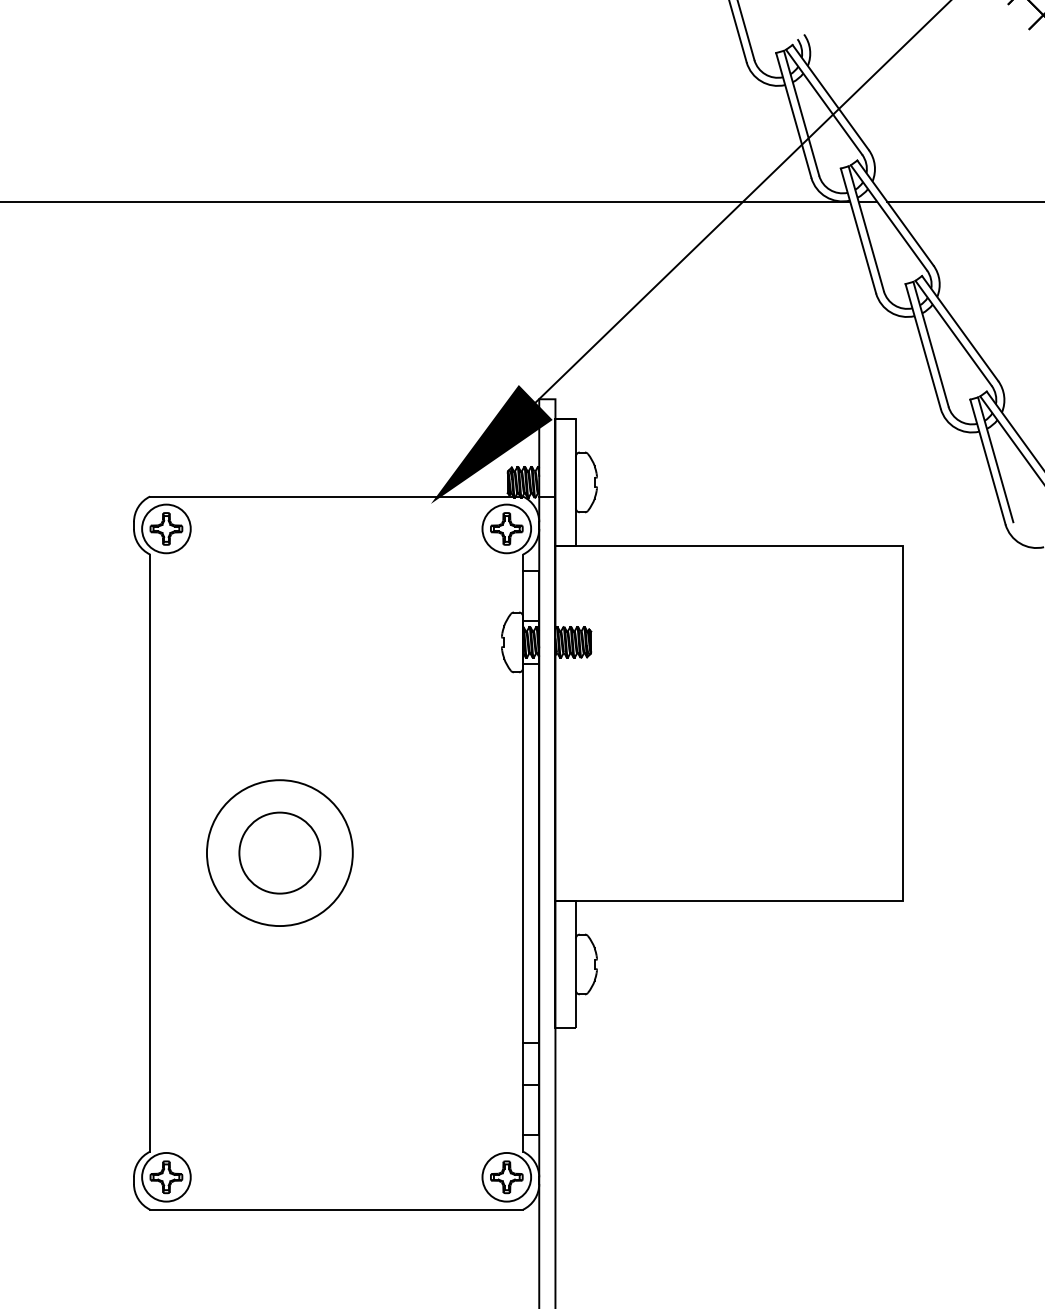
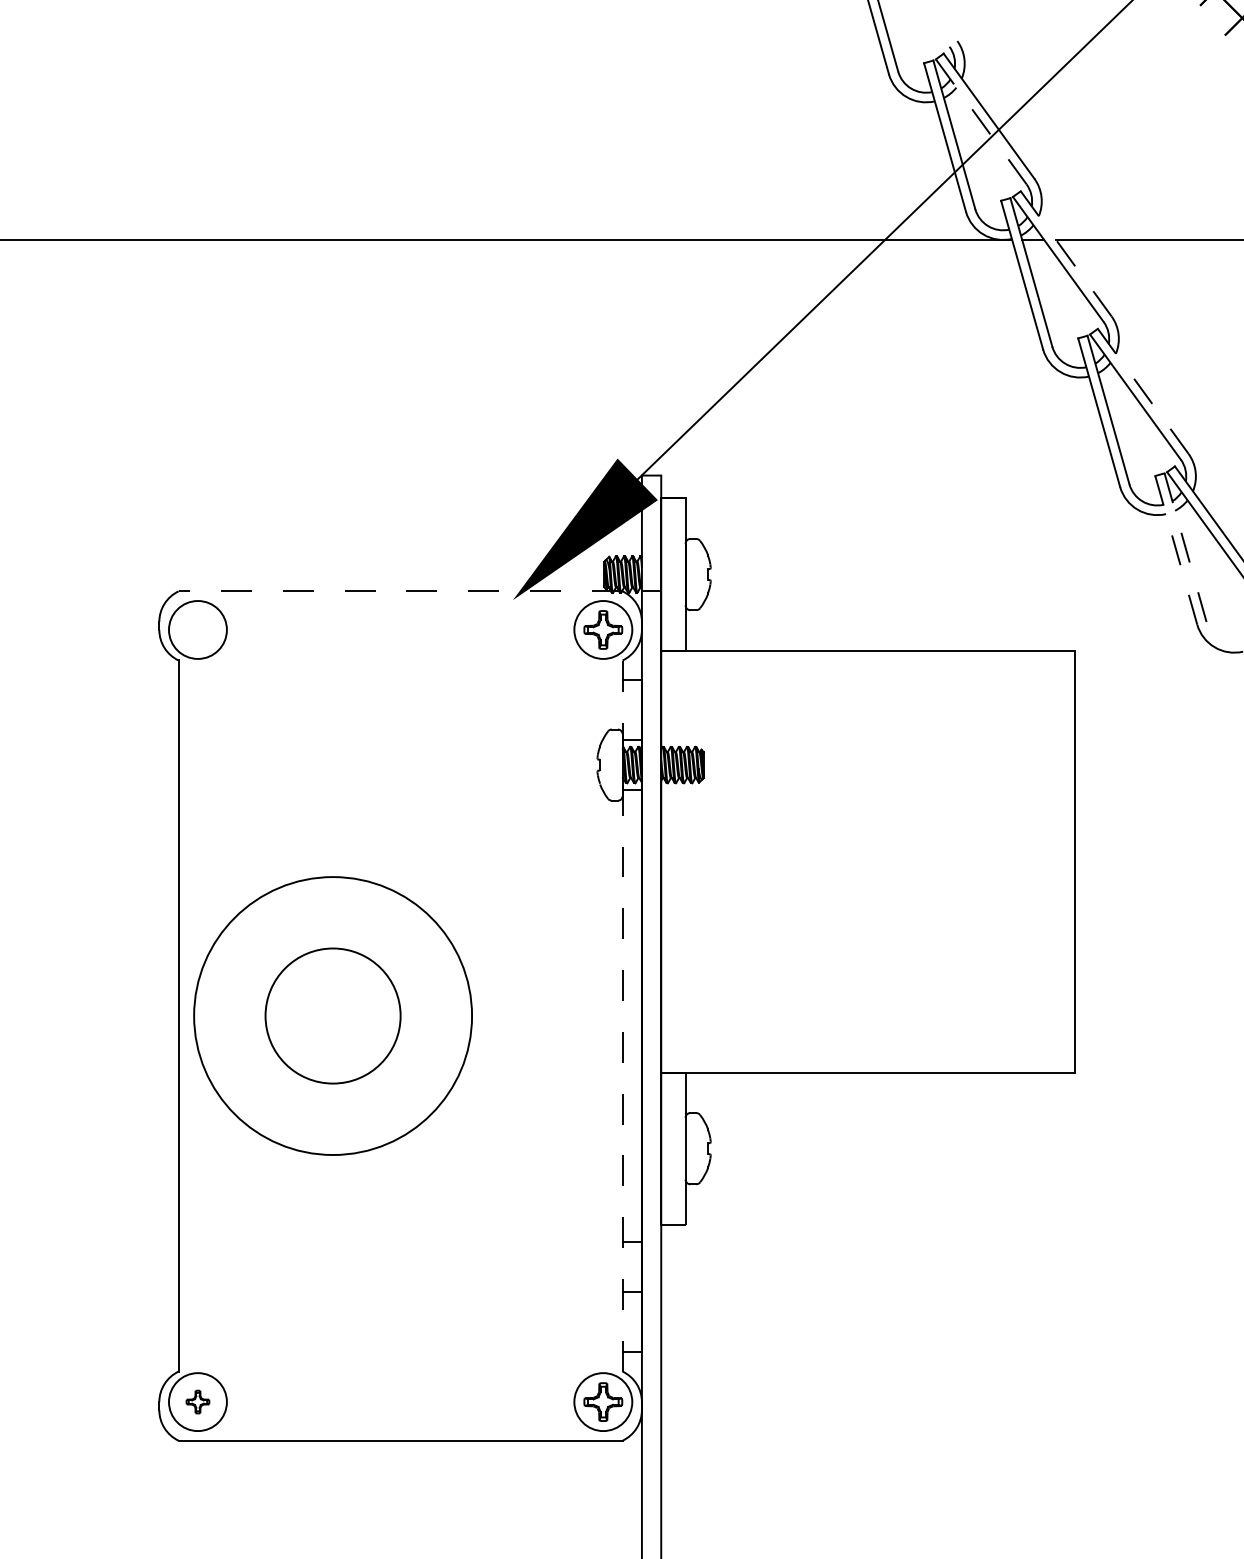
line: (824, 102) -> (981, 122), solid -> dashed
line: (895, 213) -> (1066, 254), solid -> dashed
line: (960, 328) -> (1143, 391), solid -> dashed
line: (995, 460) -> (1185, 548), solid -> dashed
line: (988, 462) -> (1176, 550), solid -> dashed
line: (336, 496) -> (400, 591), solid -> dashed
part: (166, 528) -> (197, 629), removed
circle: (279, 852) -> (332, 1015), size x1.4
circle: (279, 852) -> (332, 1015), size x1.6
line: (522, 853) -> (622, 1016), solid -> dashed
part: (166, 1176) -> (197, 1401), size x0.6

